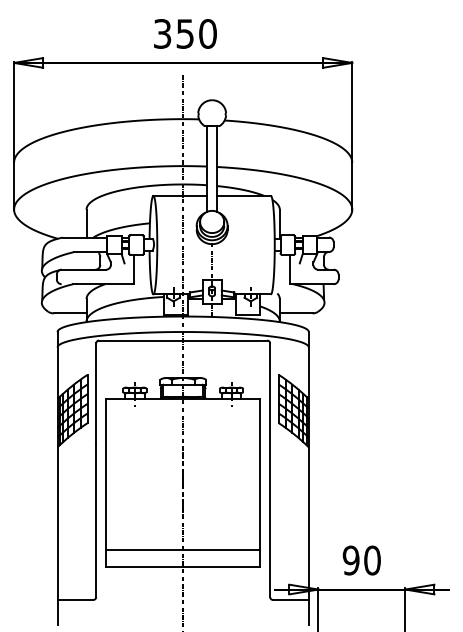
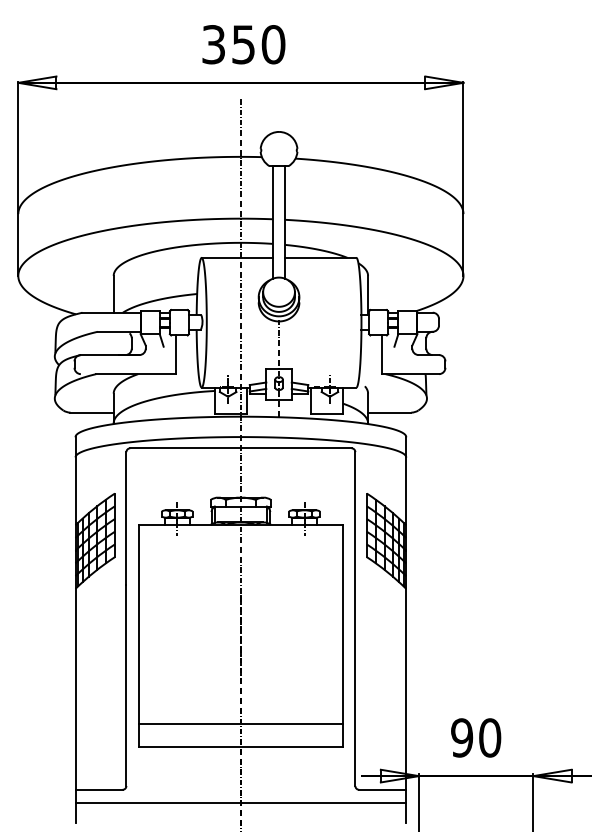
line: (182, 610) -> (240, 803), added

